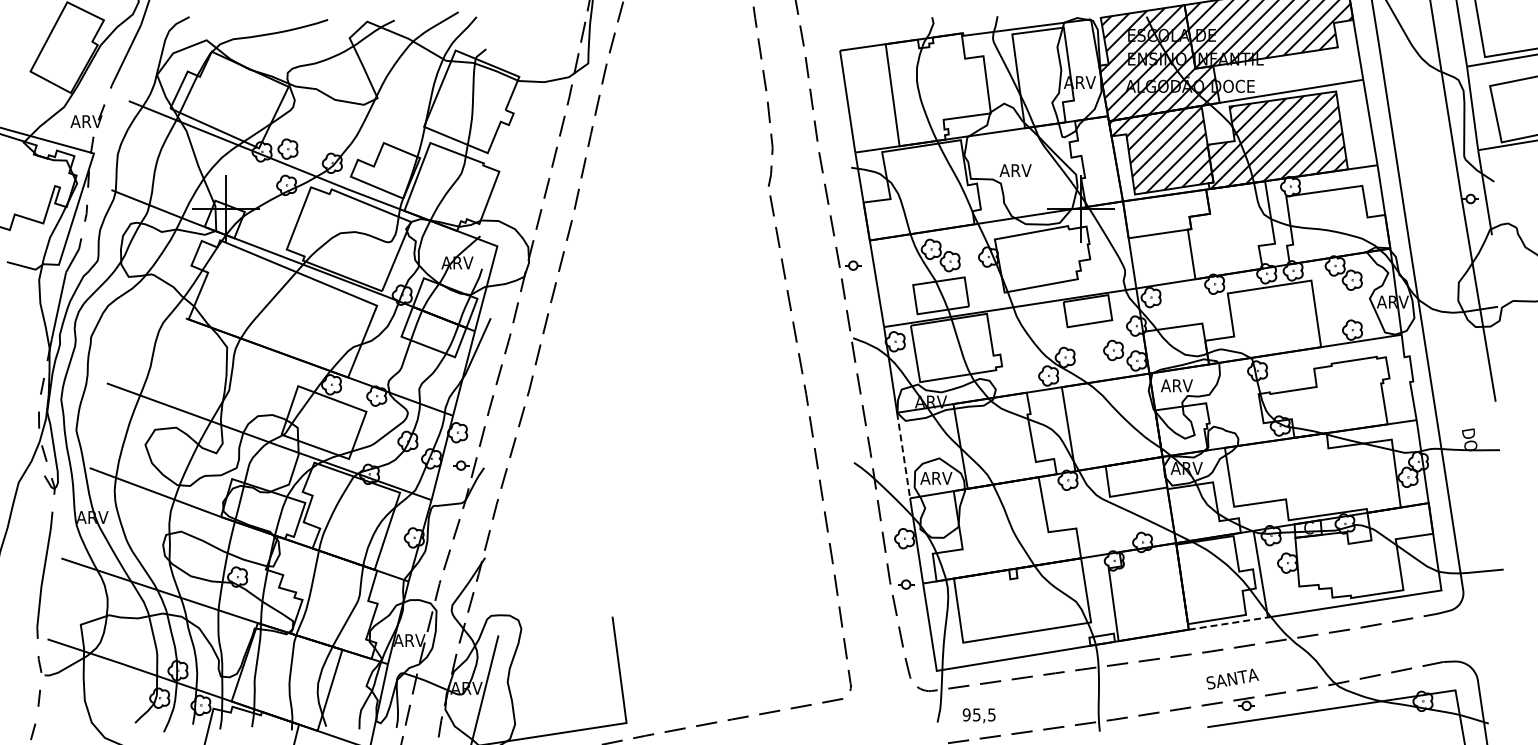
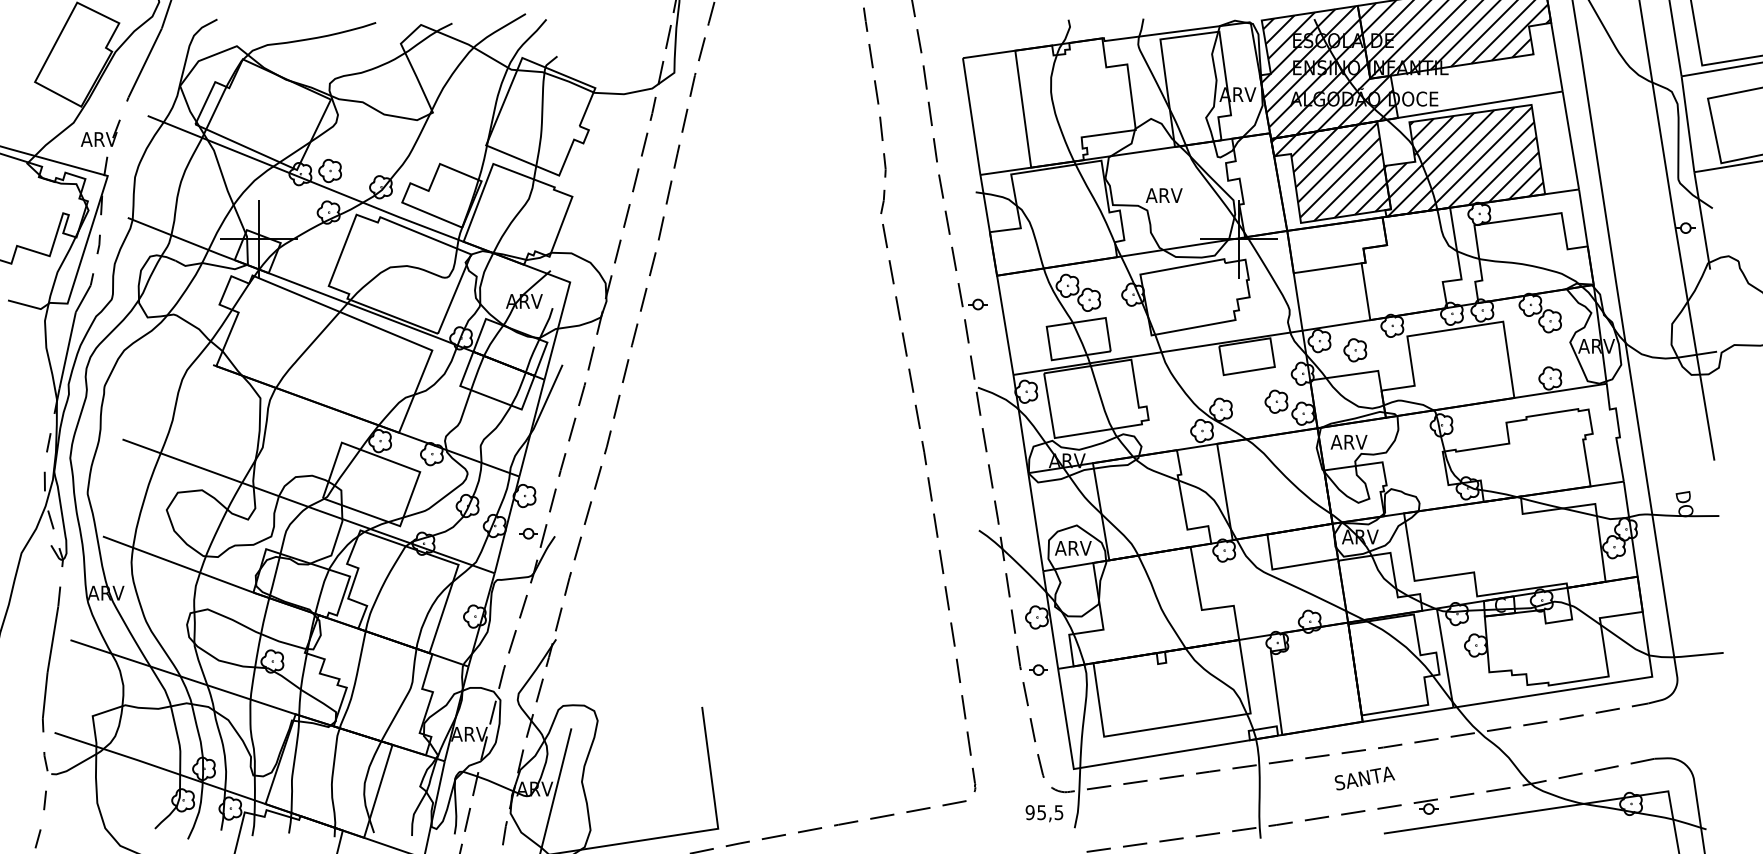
part: (1181, 305) -> (1354, 350), added
line: (903, 456) -> (1035, 523), dashed -> solid
line: (1228, 623) -> (1408, 714), dashed -> solid
text: (1232, 678) -> (1364, 777), moved
text: (978, 715) -> (1043, 813), moved

